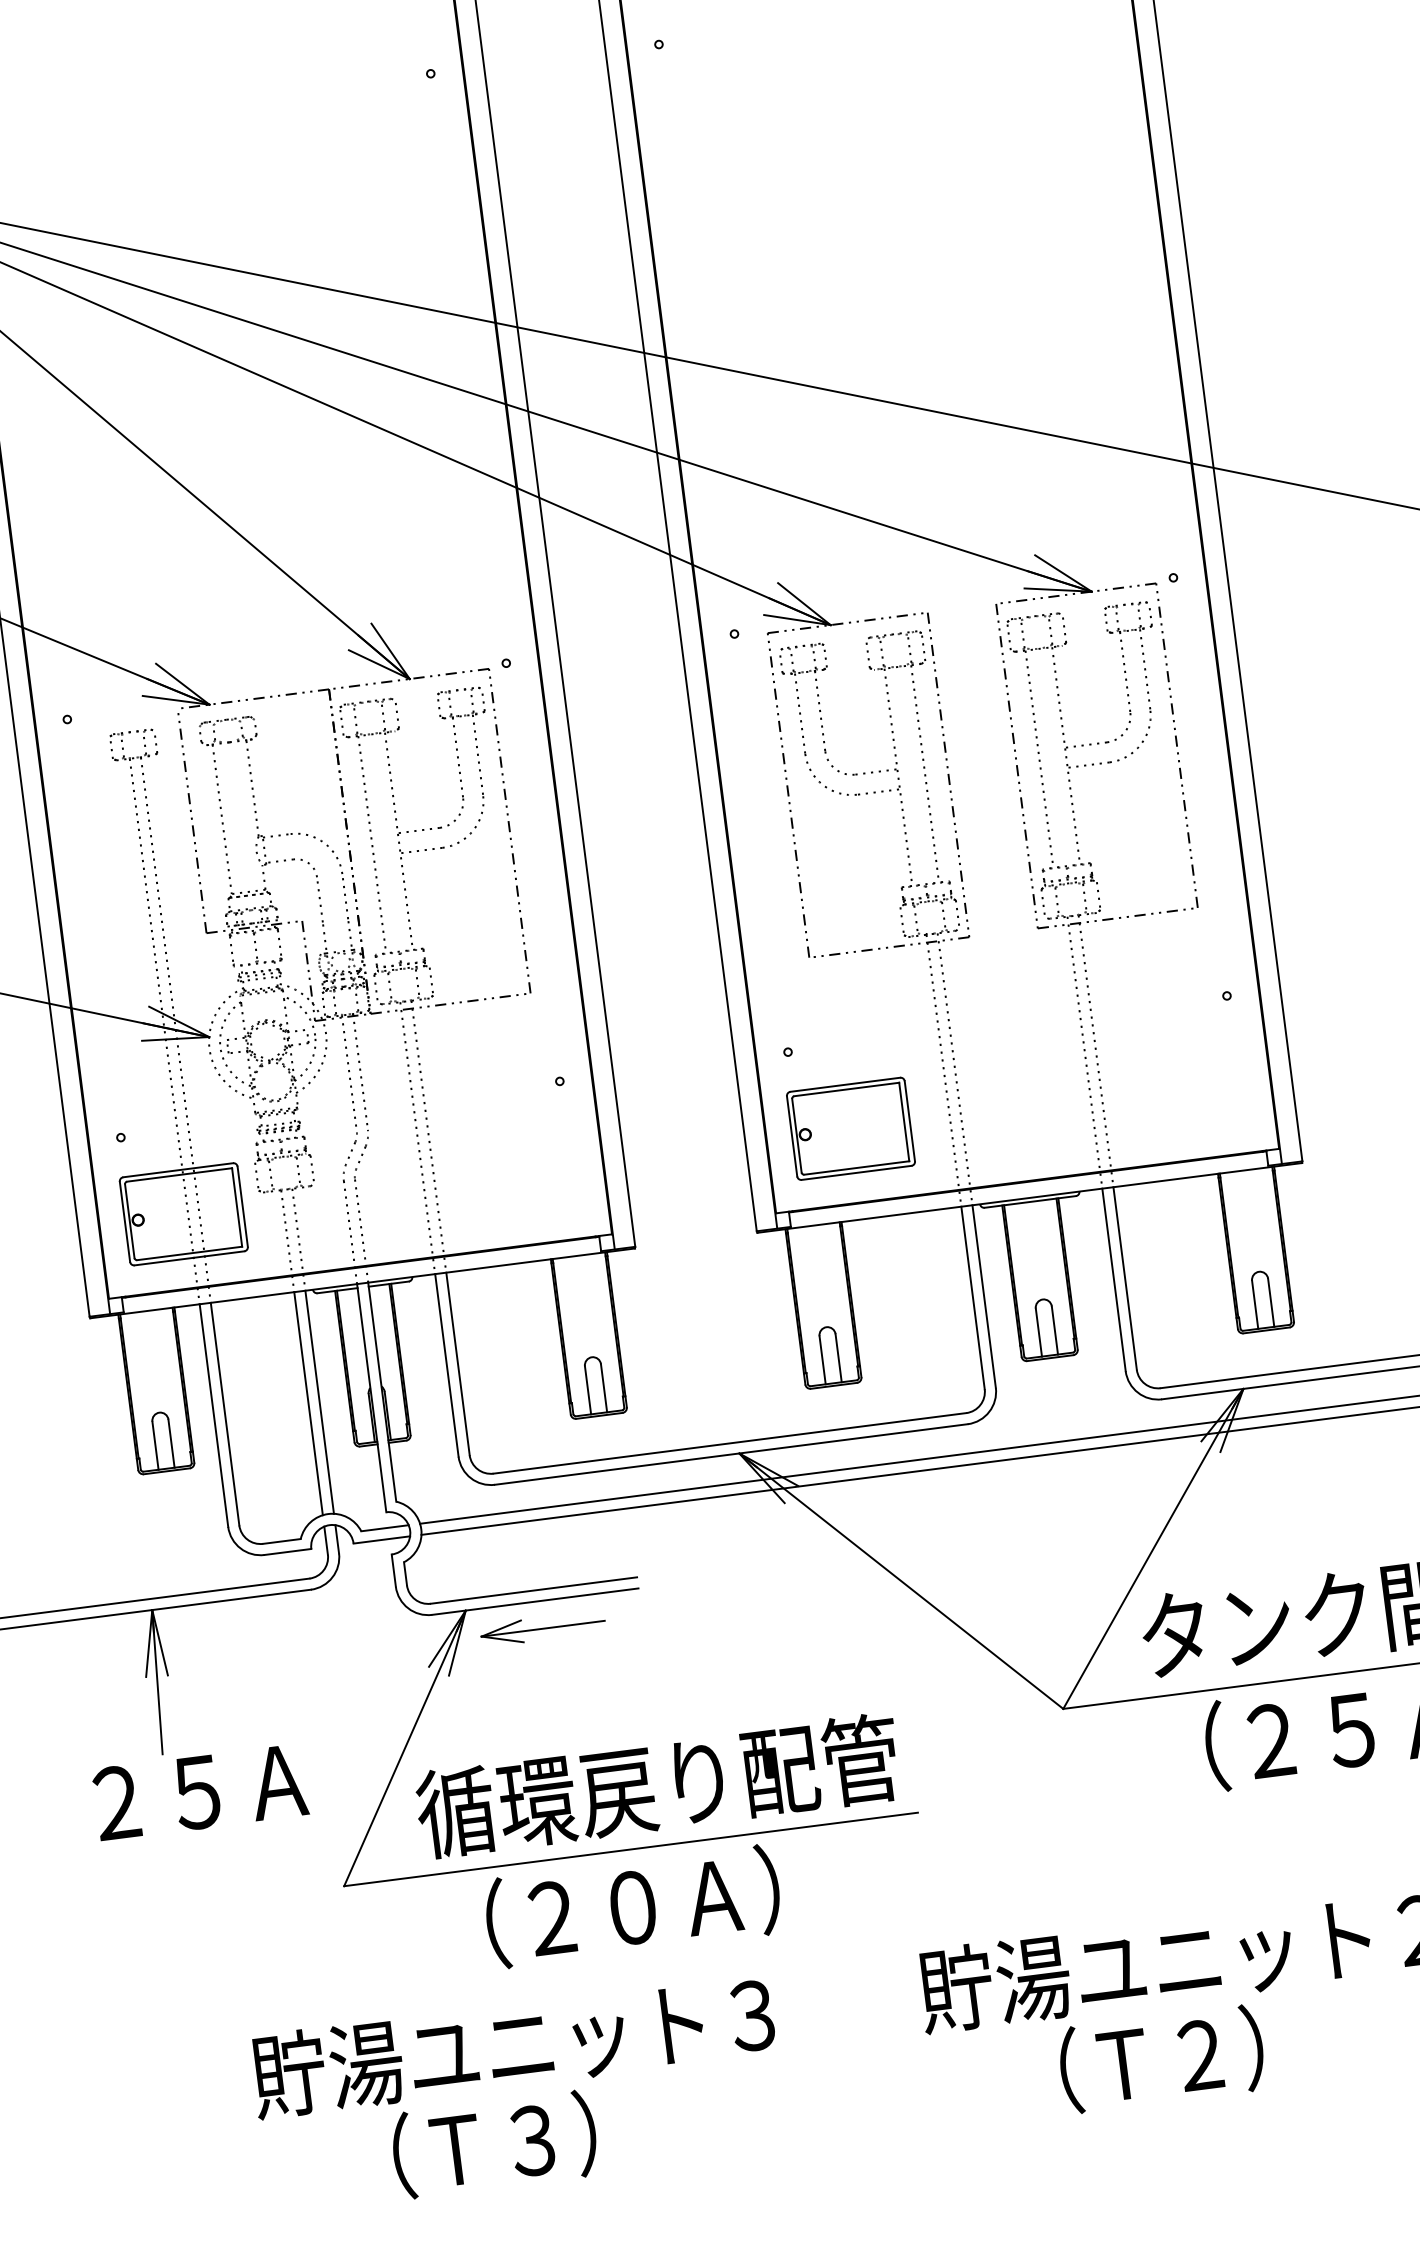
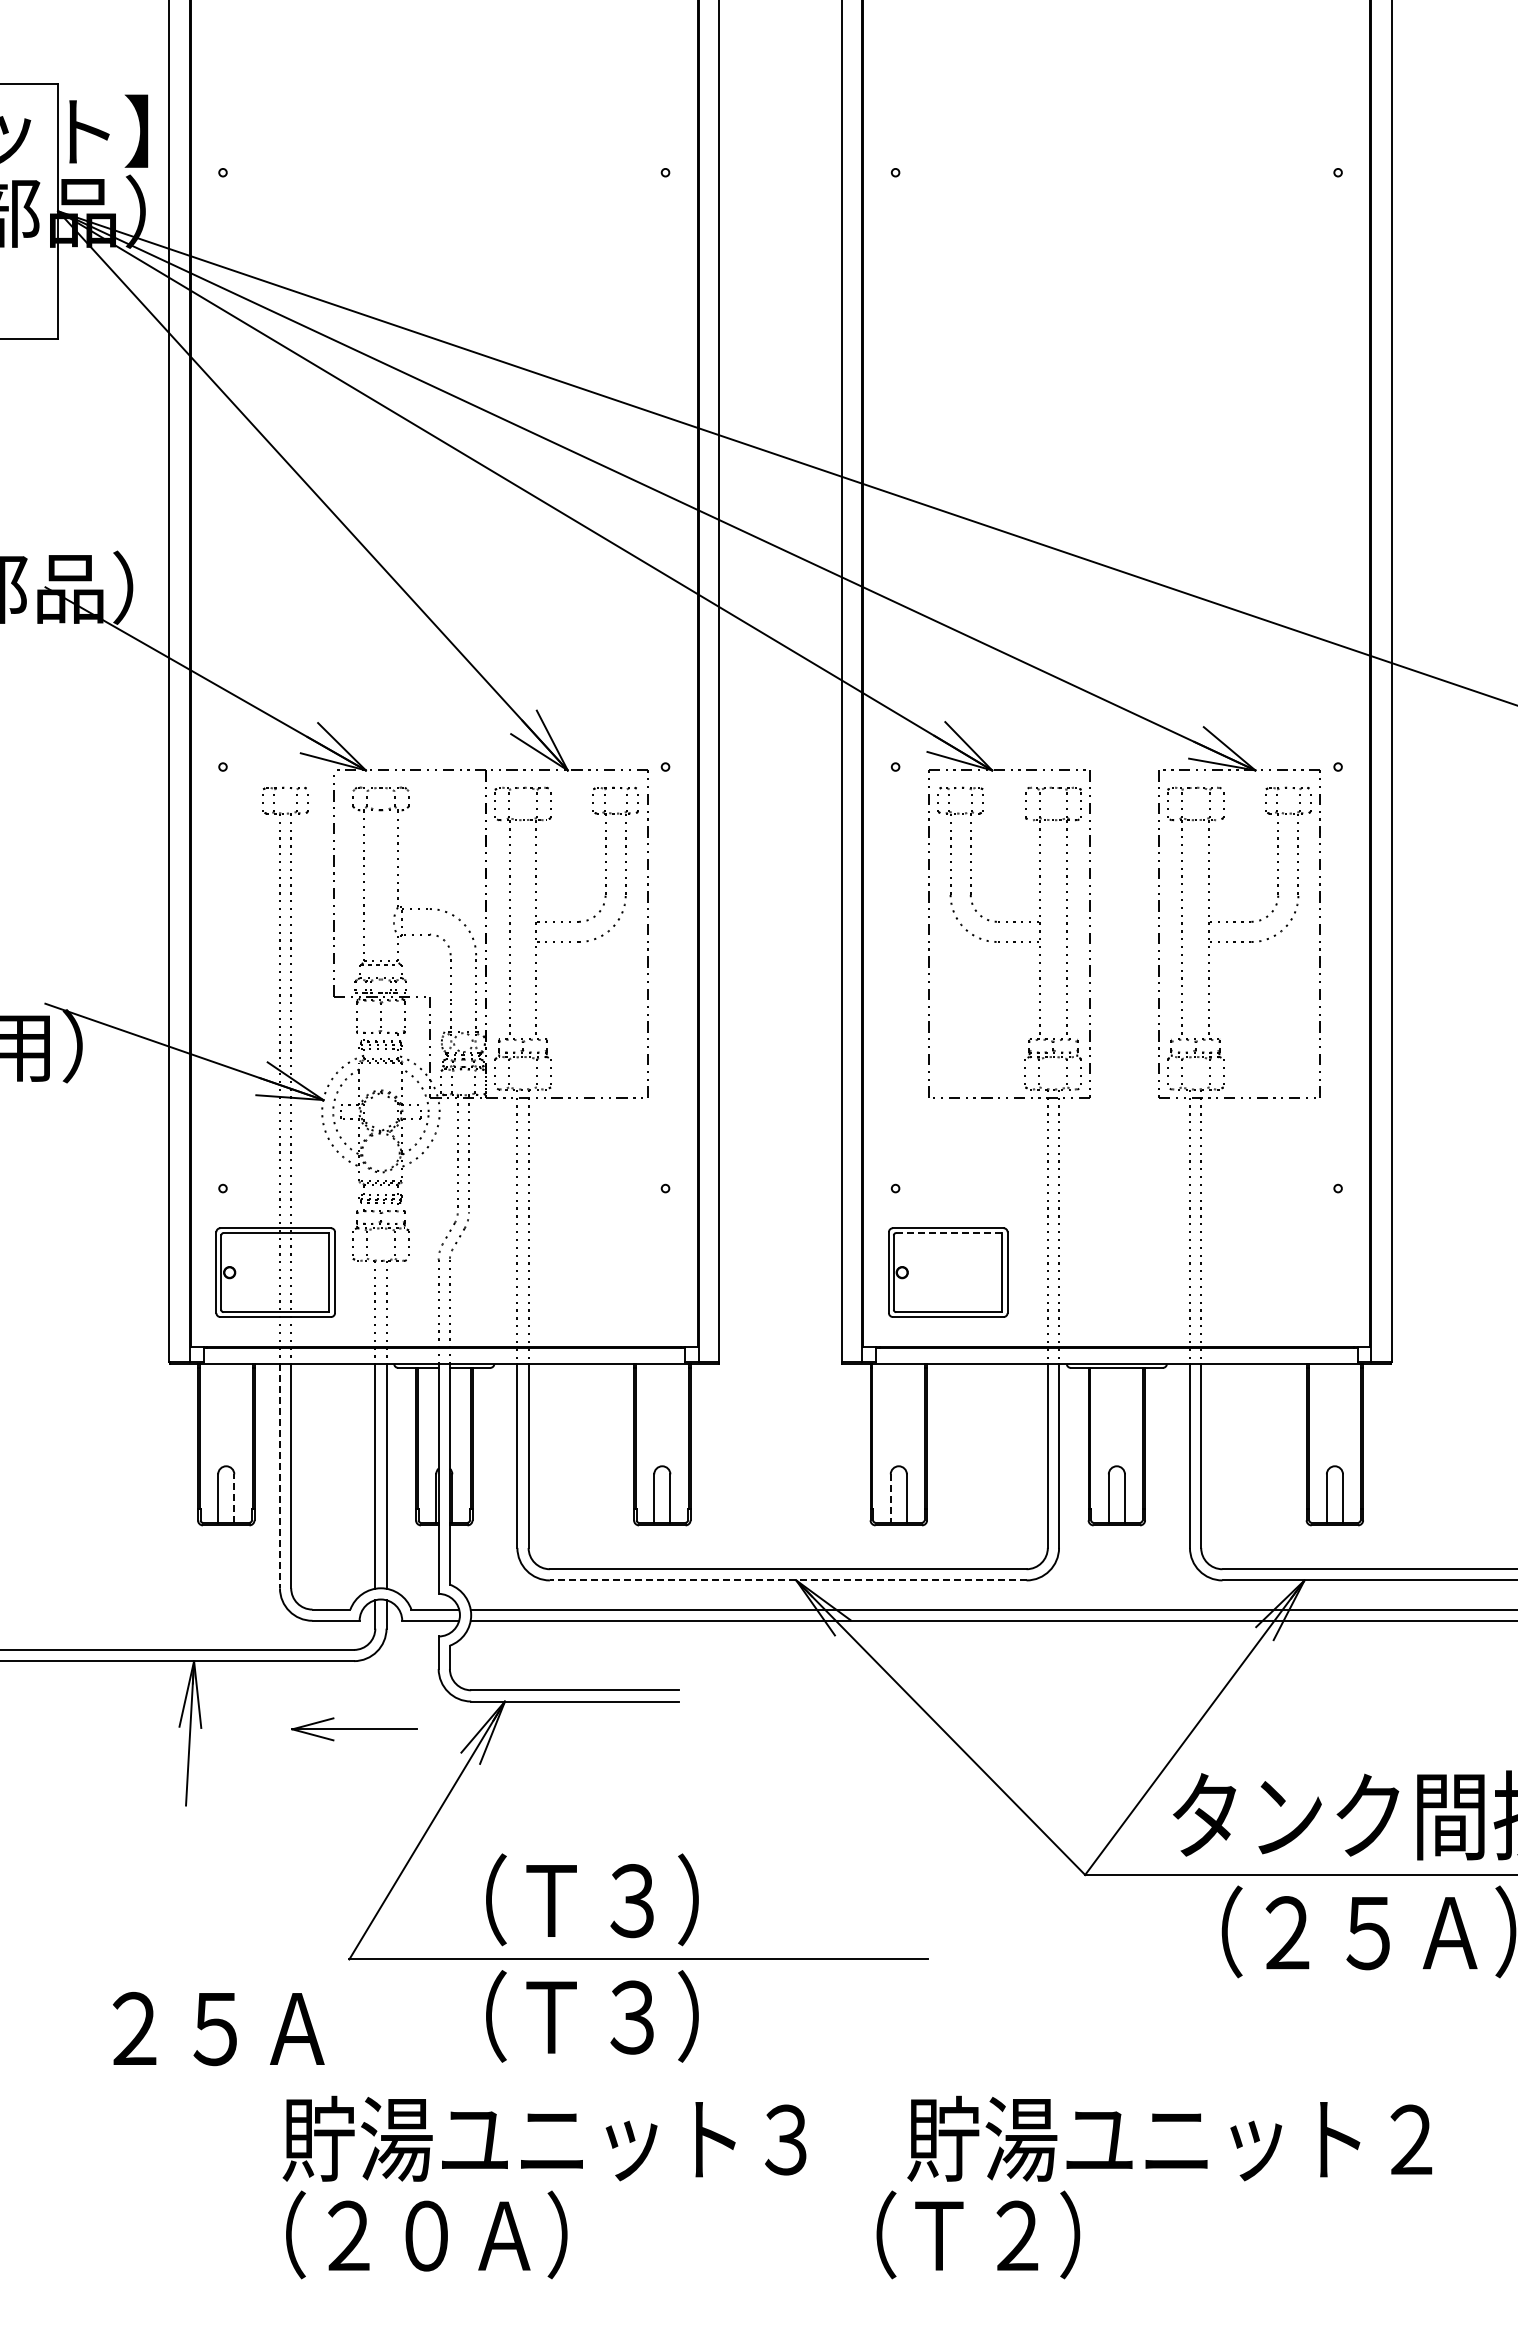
line: (847, 1089) -> (949, 1233), solid -> dashed
line: (822, 1361) -> (890, 1499), solid -> dashed
line: (213, 1416) -> (279, 1476), solid -> dashed
line: (171, 1443) -> (234, 1498), solid -> dashed
line: (730, 1454) -> (787, 1580), solid -> dashed
part: (543, 1628) -> (354, 1729), moved
text: (658, 1785) -> (673, 1899), 循環戻り配管 -> （Ｔ３）
text: (200, 1792) -> (218, 2029), moved
text: (653, 1904) -> (653, 2016), （２０Ａ） -> （Ｔ３）
text: (512, 2045) -> (544, 2138), moved
text: (1161, 2058) -> (978, 2234), moved
text: (437, 2151) -> (408, 2234), （Ｔ３） -> （２０Ａ）

